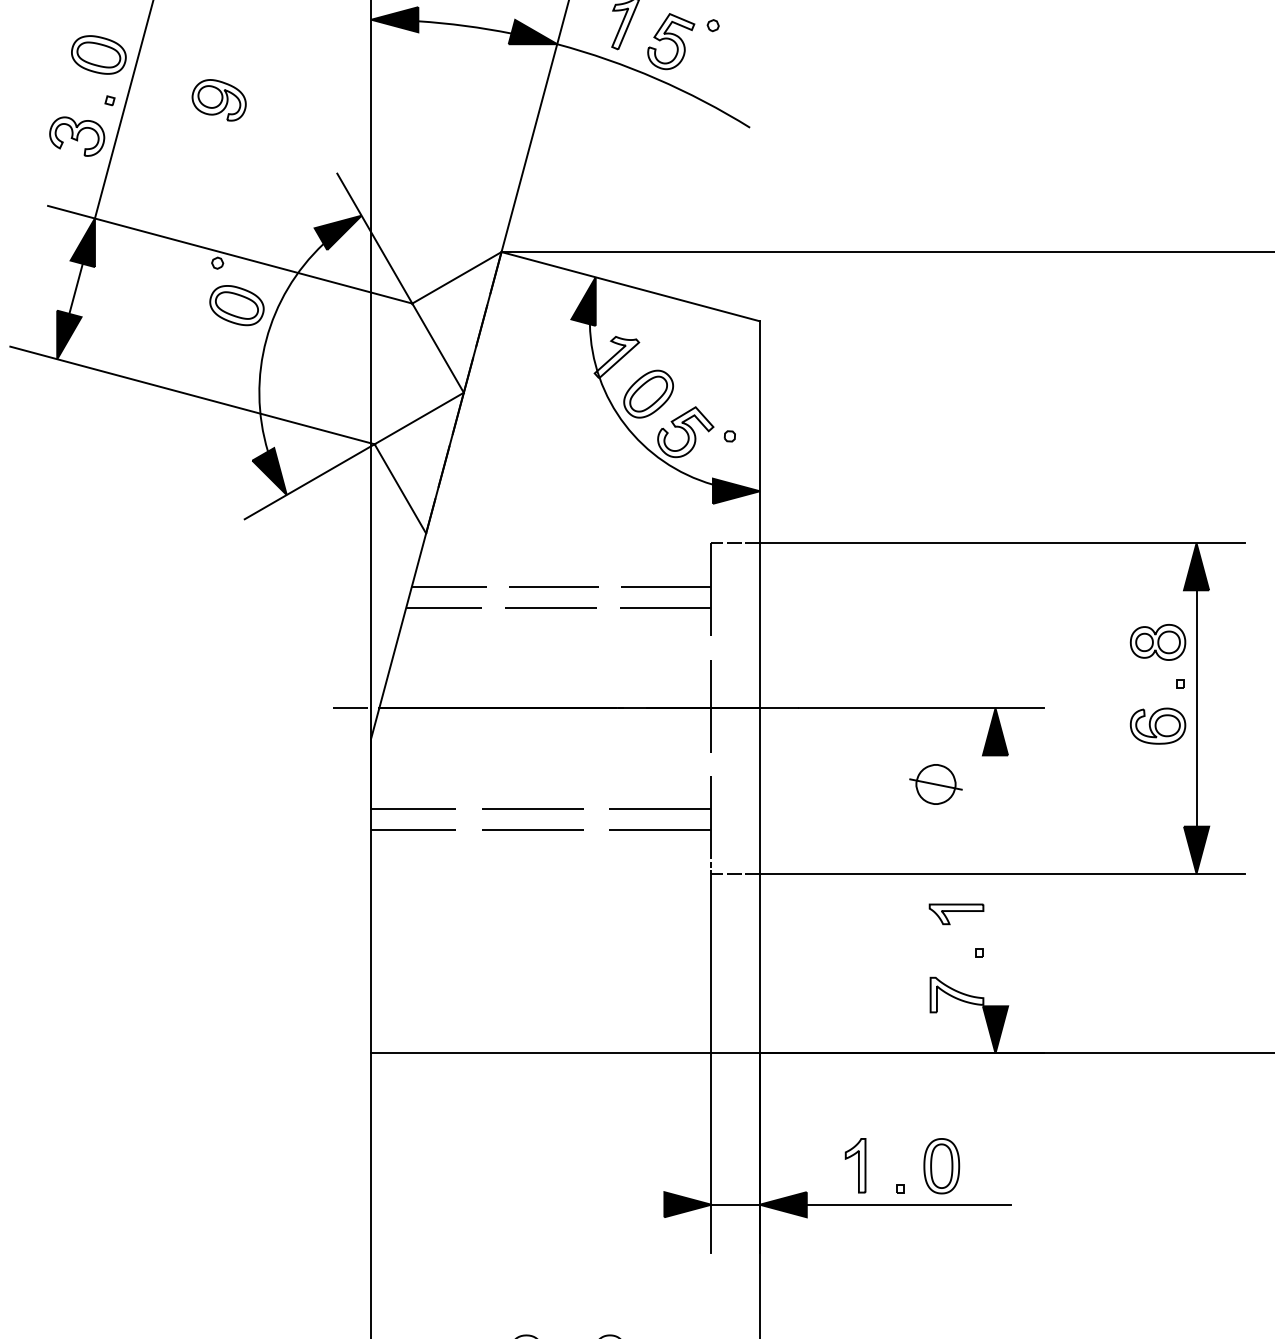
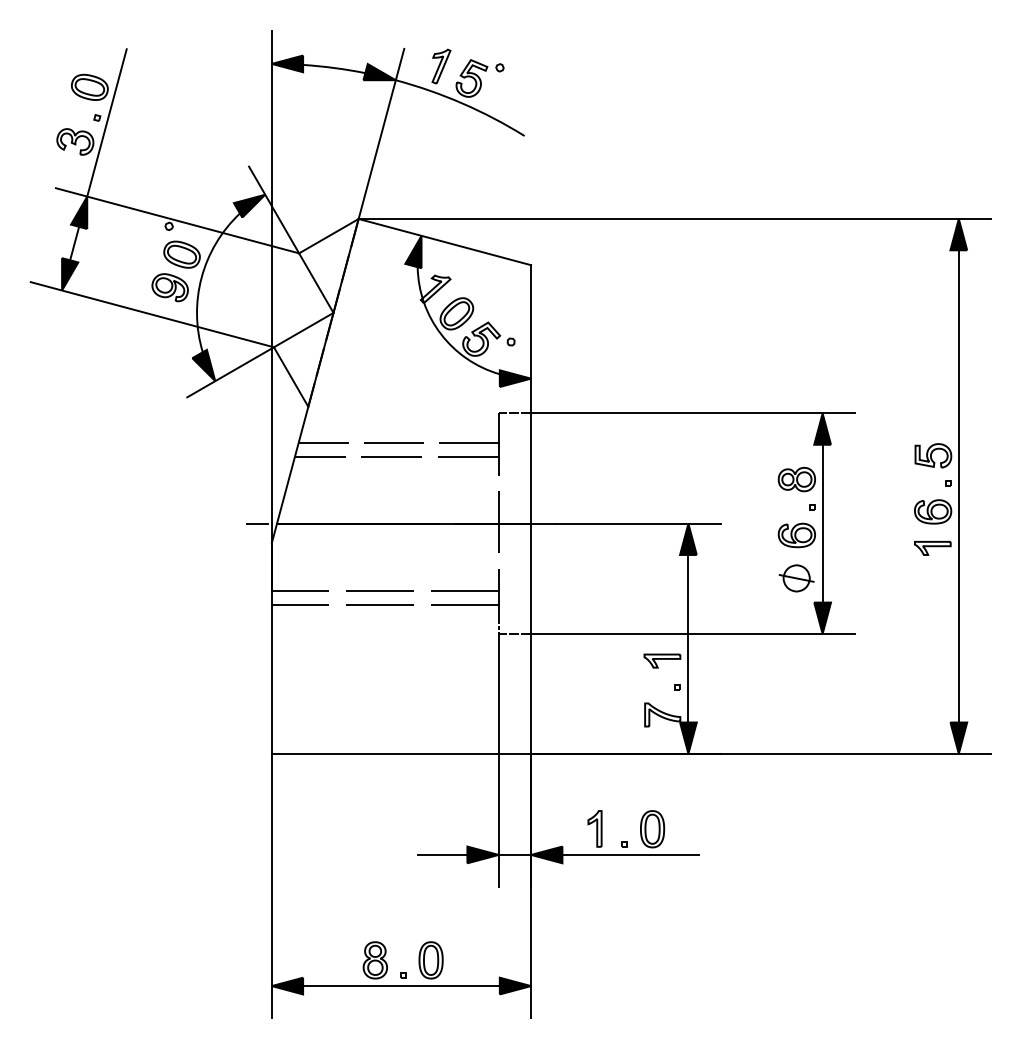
part: (218, 100) -> (169, 287), moved
part: (935, 784) -> (796, 578), moved
line: (995, 880) -> (688, 638), added
line: (627, 1204) -> (442, 854), added

